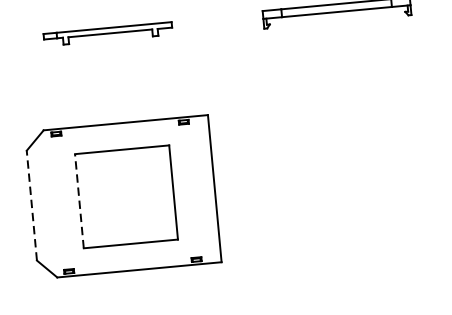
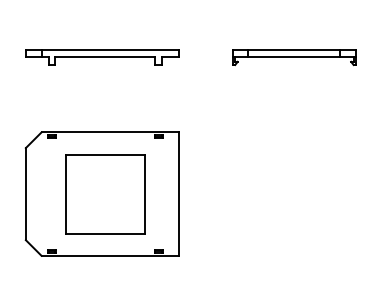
part: (108, 34) -> (102, 57), size x1.43
line: (79, 200) -> (65, 193), dashed -> solid
line: (31, 204) -> (25, 193), dashed -> solid

